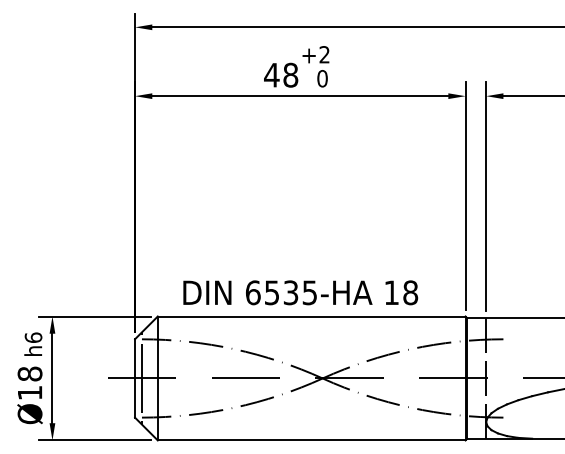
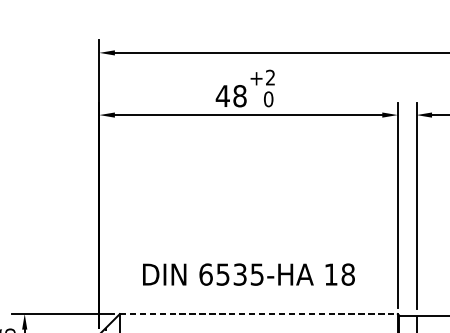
text: (300, 292) -> (248, 274), moved
line: (311, 316) -> (258, 314), solid -> dashed

